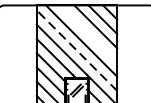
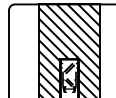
line: (87, 33) -> (77, 25), added
line: (77, 50) -> (69, 38), dashed -> solid

